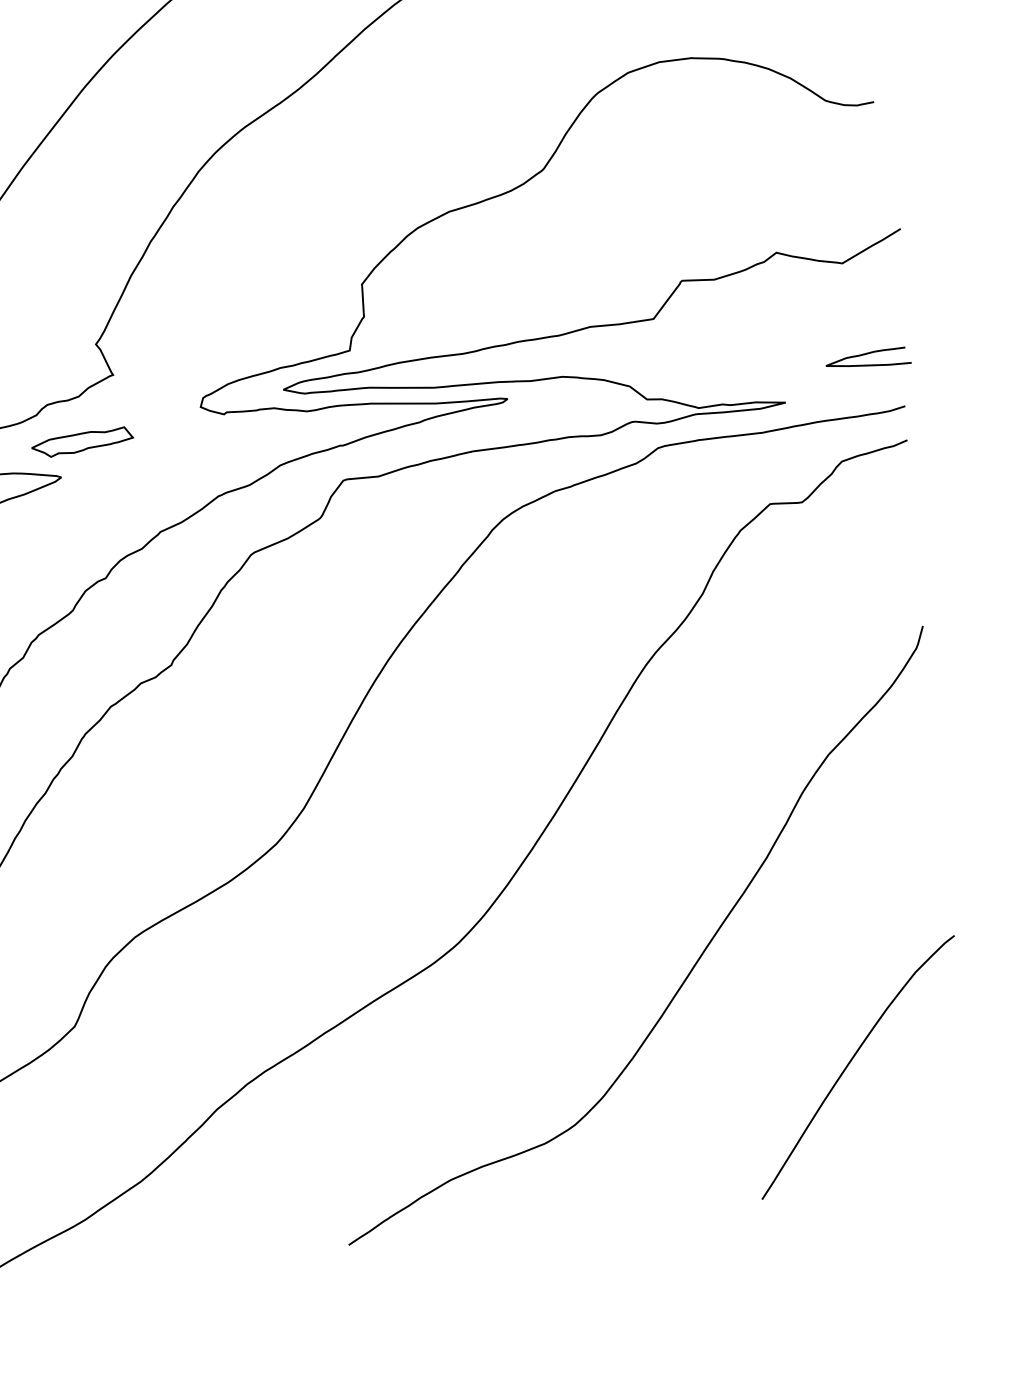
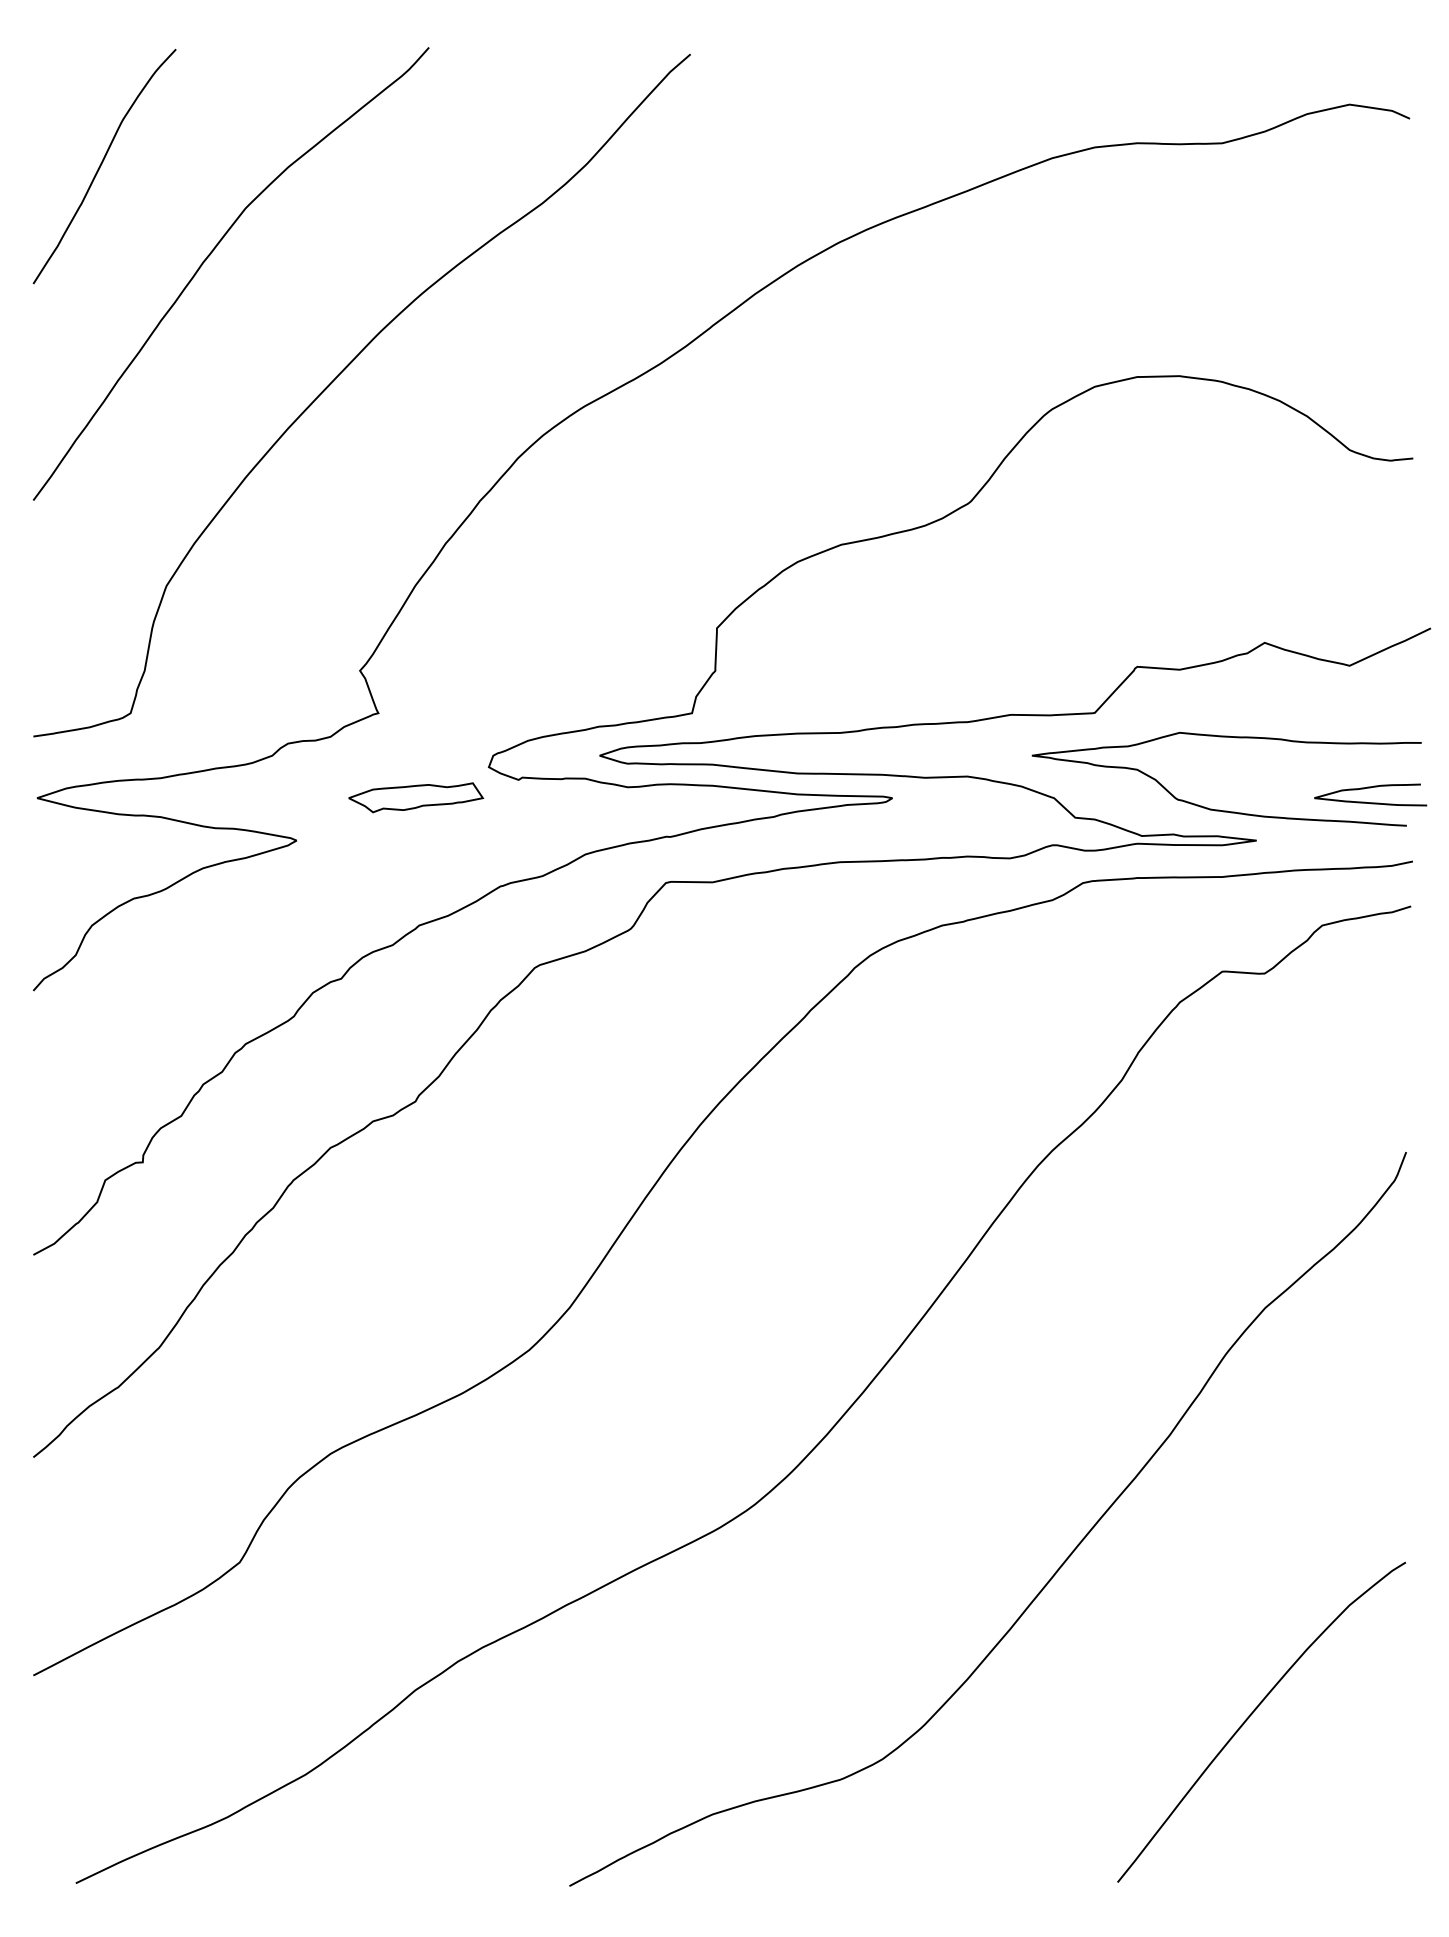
curve: (755, 382) -> (1219, 809), added
part: (82, 442) -> (416, 797), moved

